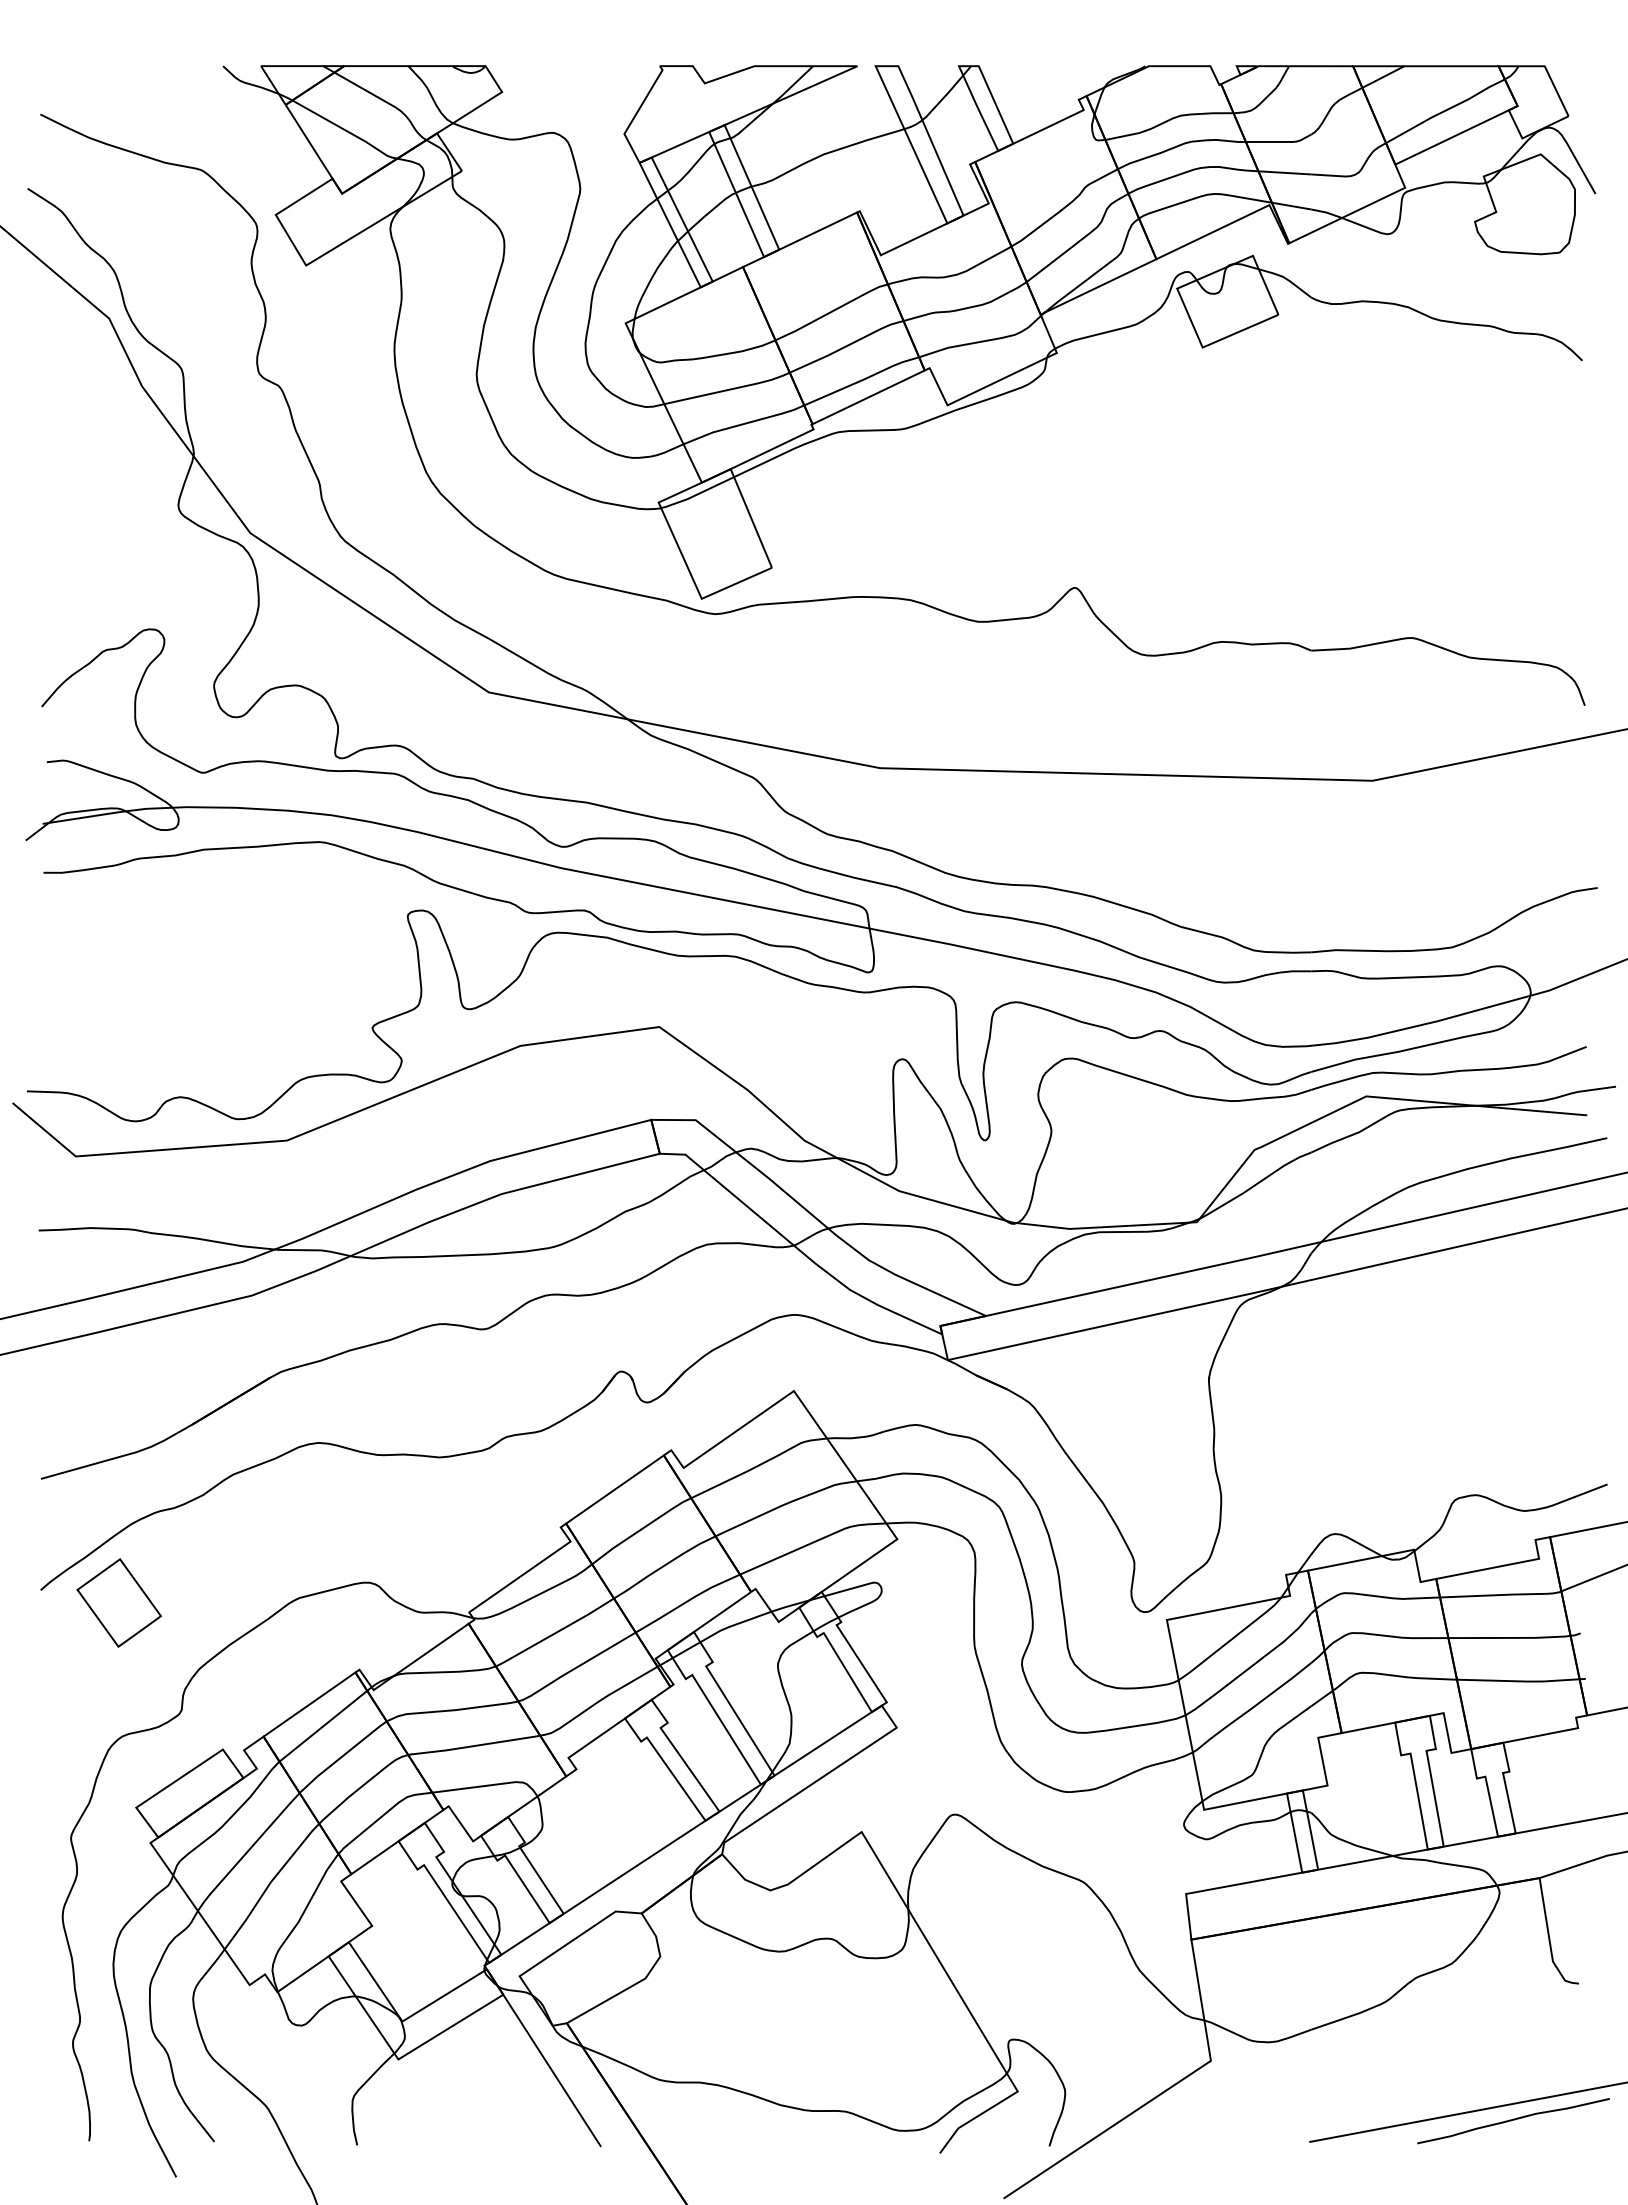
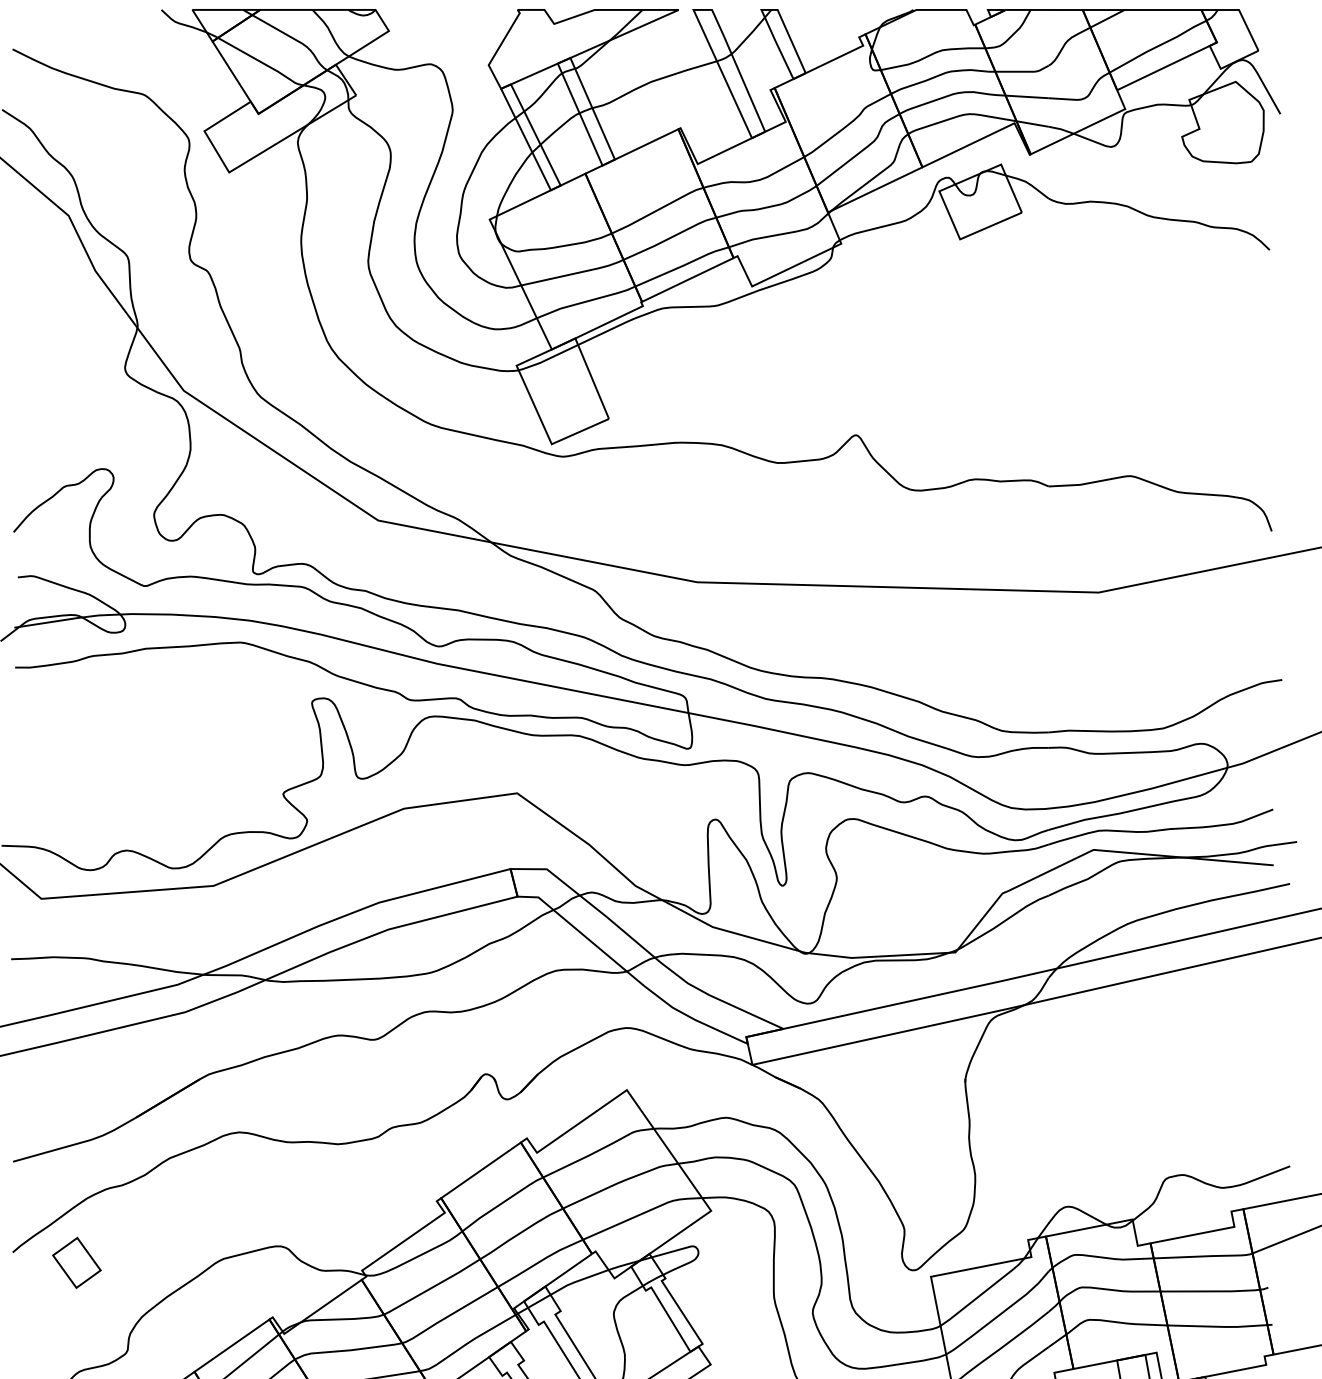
part: (119, 1602) -> (77, 1262), size x0.7

